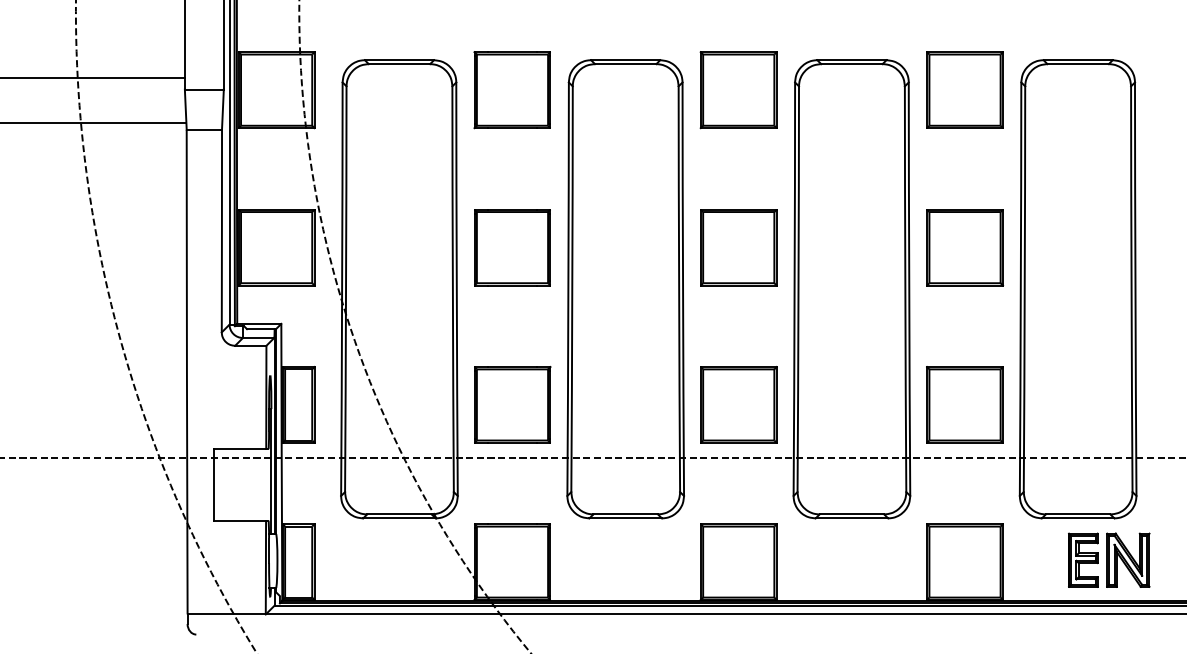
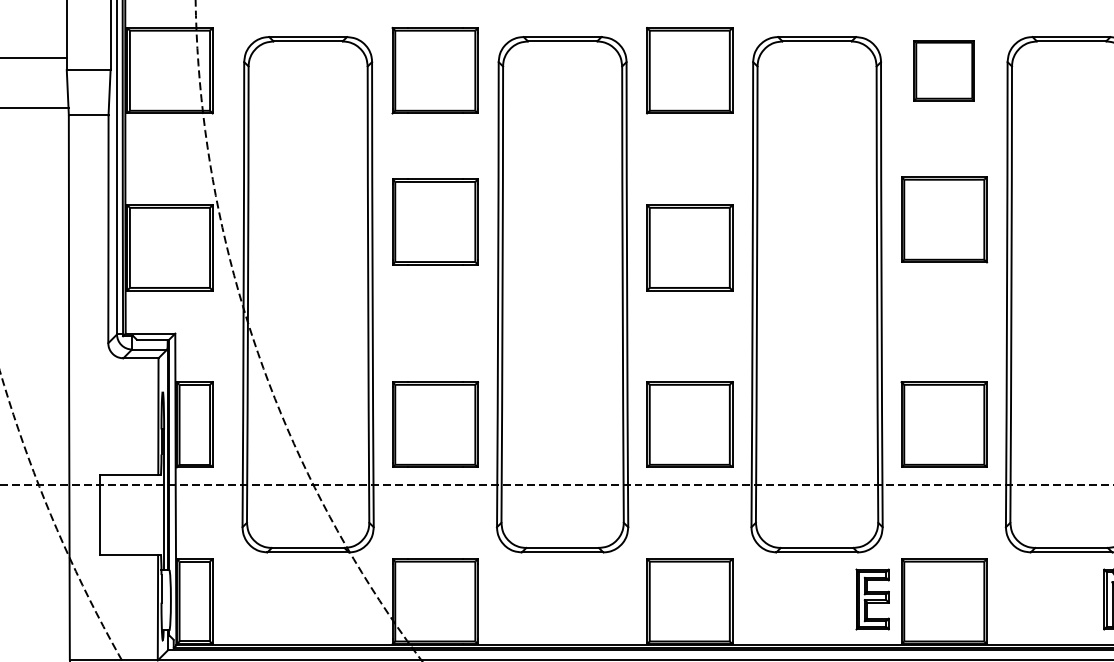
part: (964, 89) -> (943, 70), size x0.7
part: (512, 247) -> (435, 221), moved
part: (965, 247) -> (944, 219), moved
part: (1083, 559) -> (872, 598), moved

